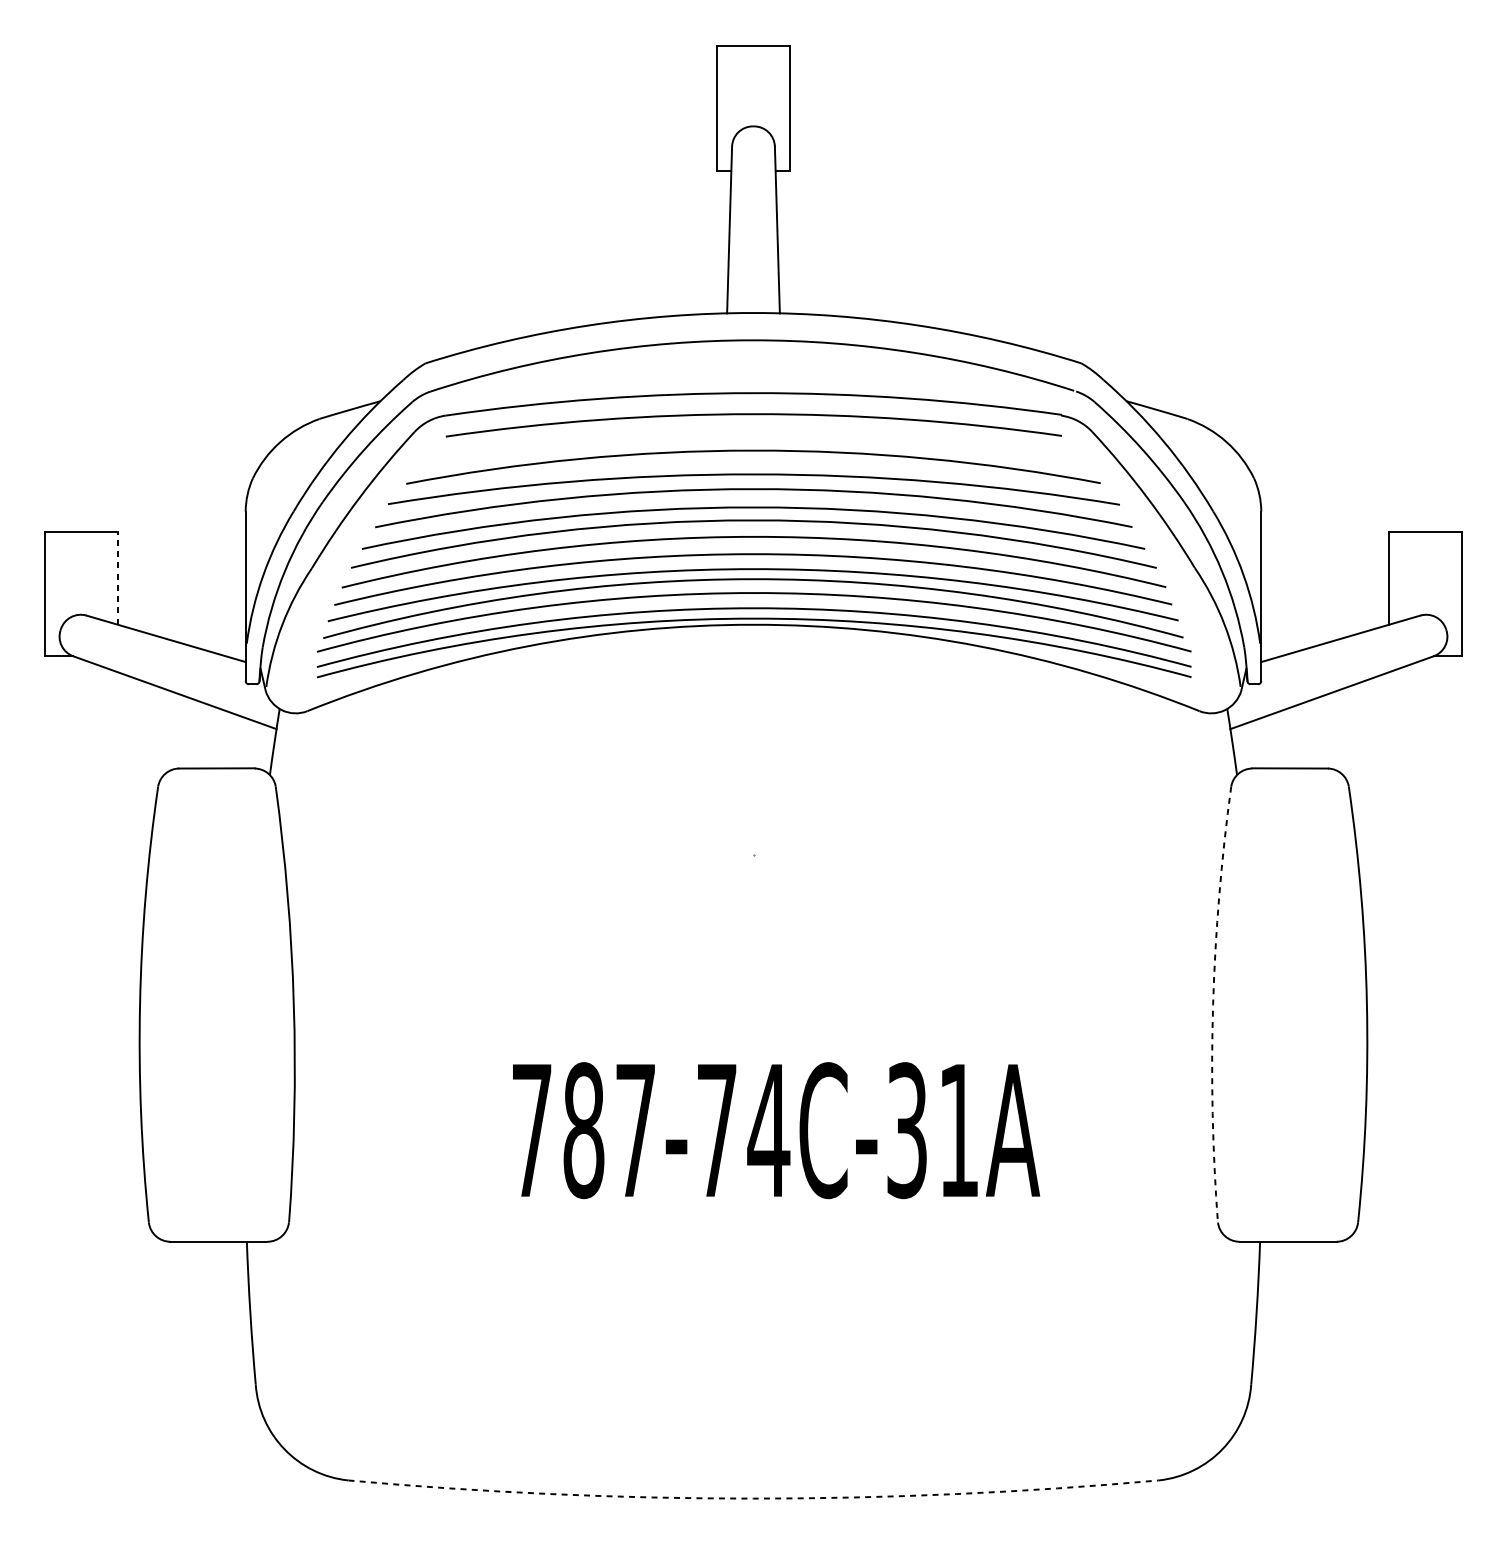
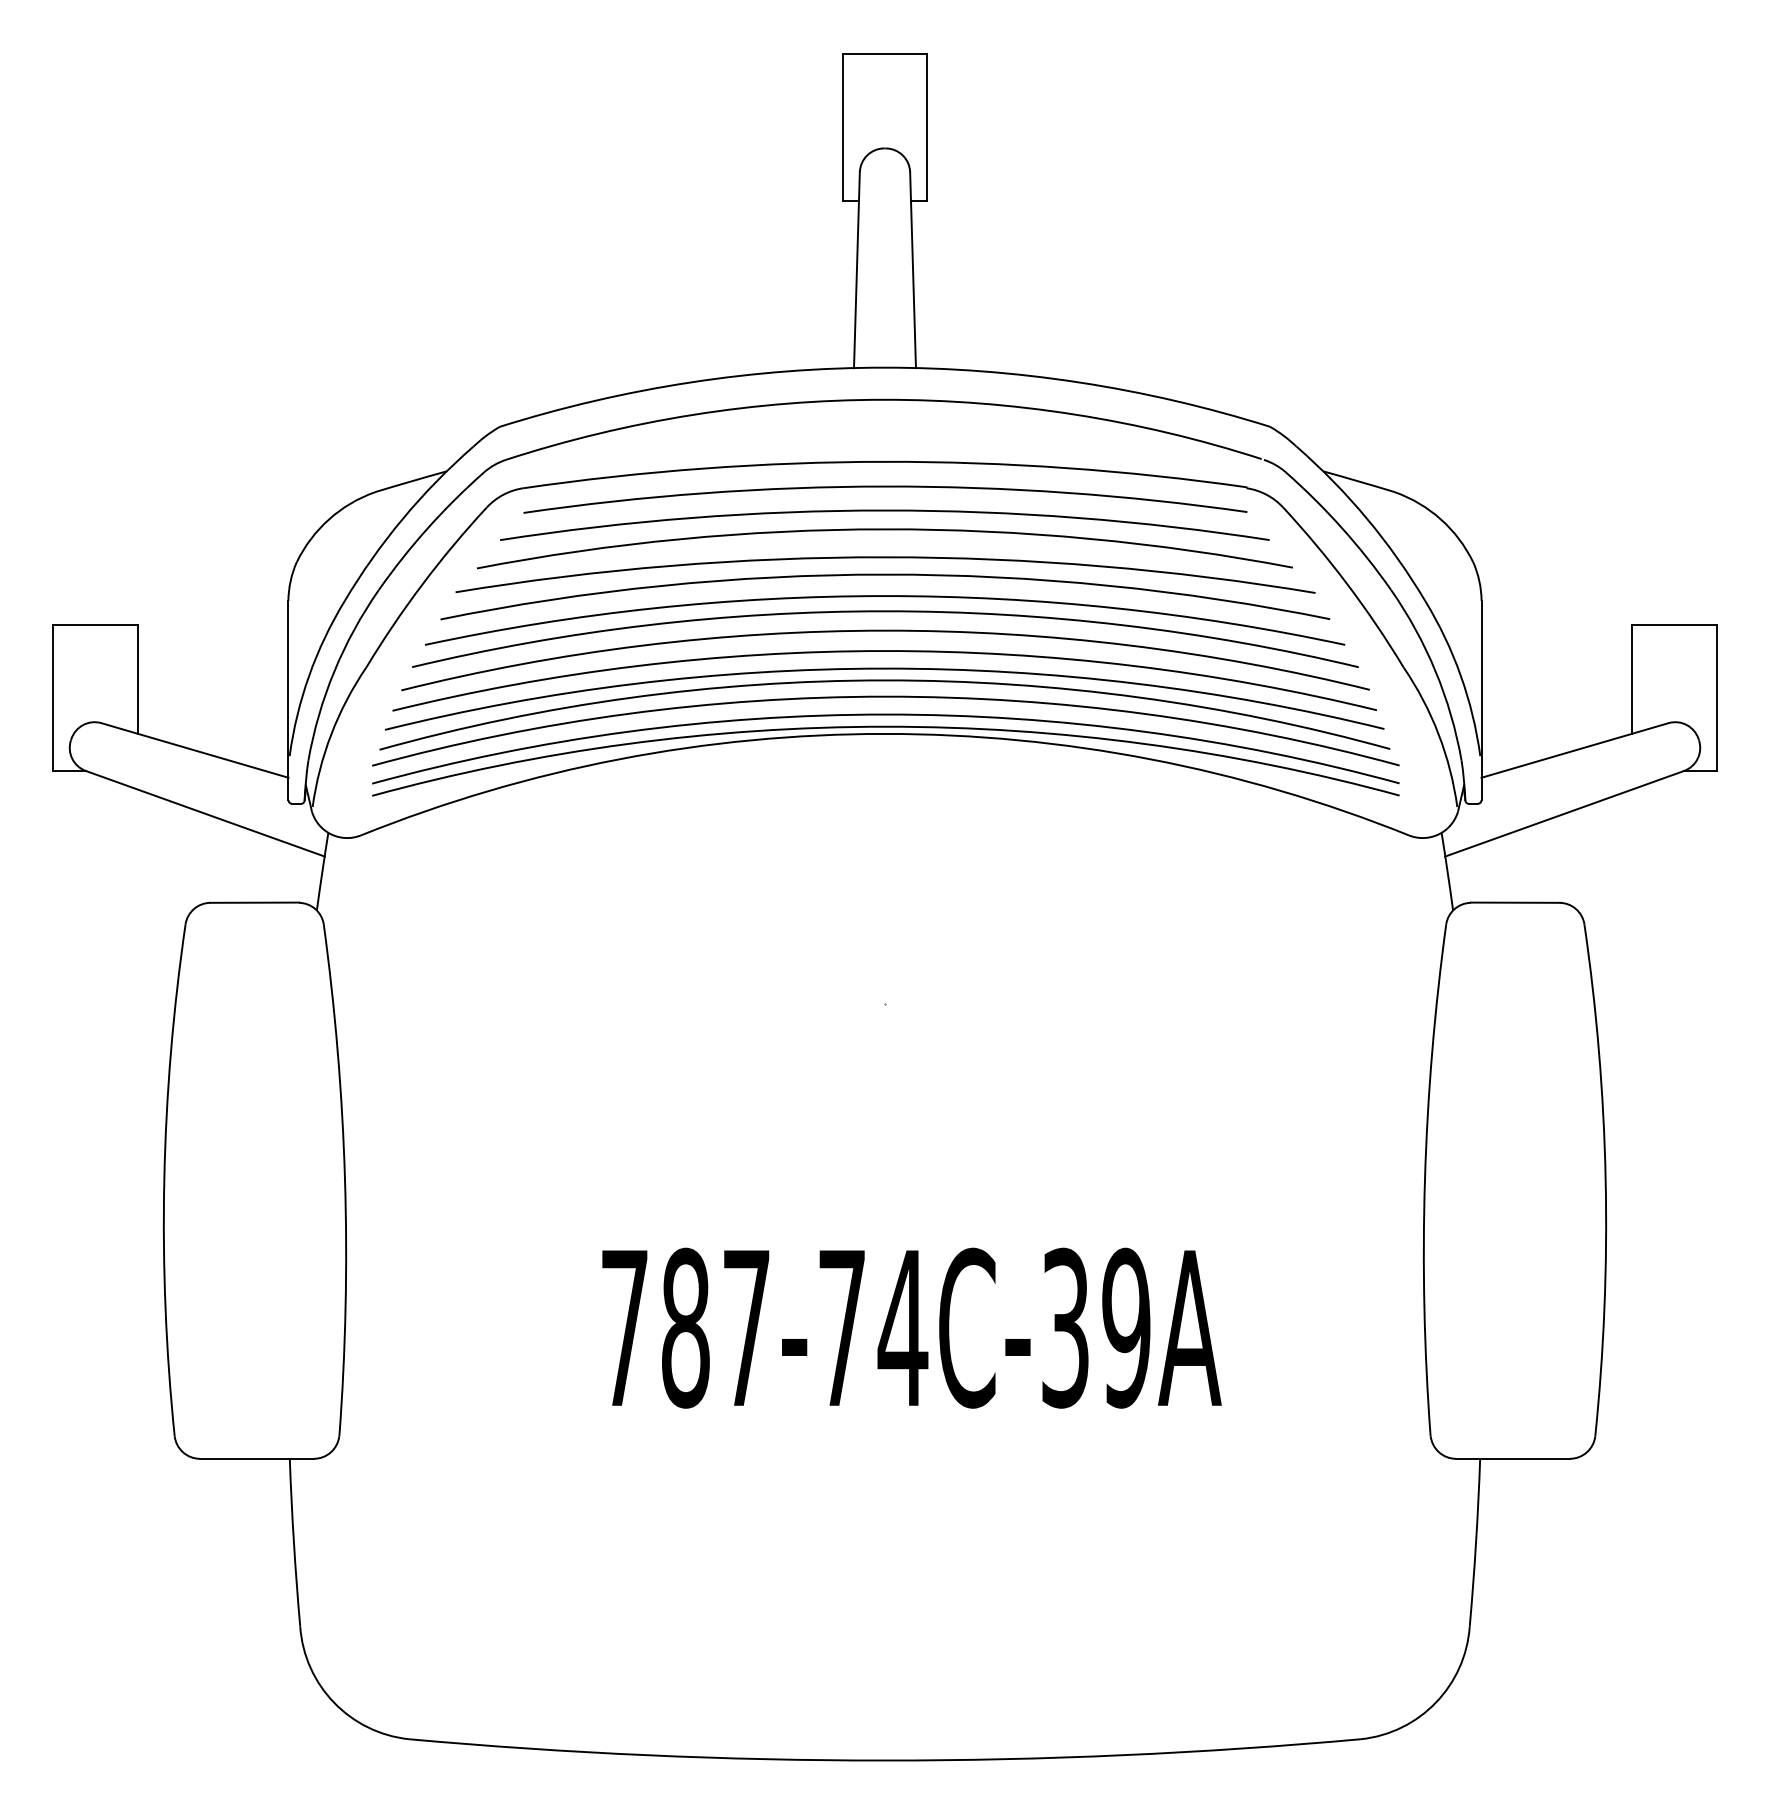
arc: (753, 435) -> (884, 511), added
line: (117, 578) -> (137, 679), dashed -> solid
arc: (1212, 1004) -> (1424, 1179), dashed -> solid
text: (959, 1130) -> (1126, 1327), 787-74C-31A -> 787-74C-39A
arc: (753, 1498) -> (884, 1760), dashed -> solid

